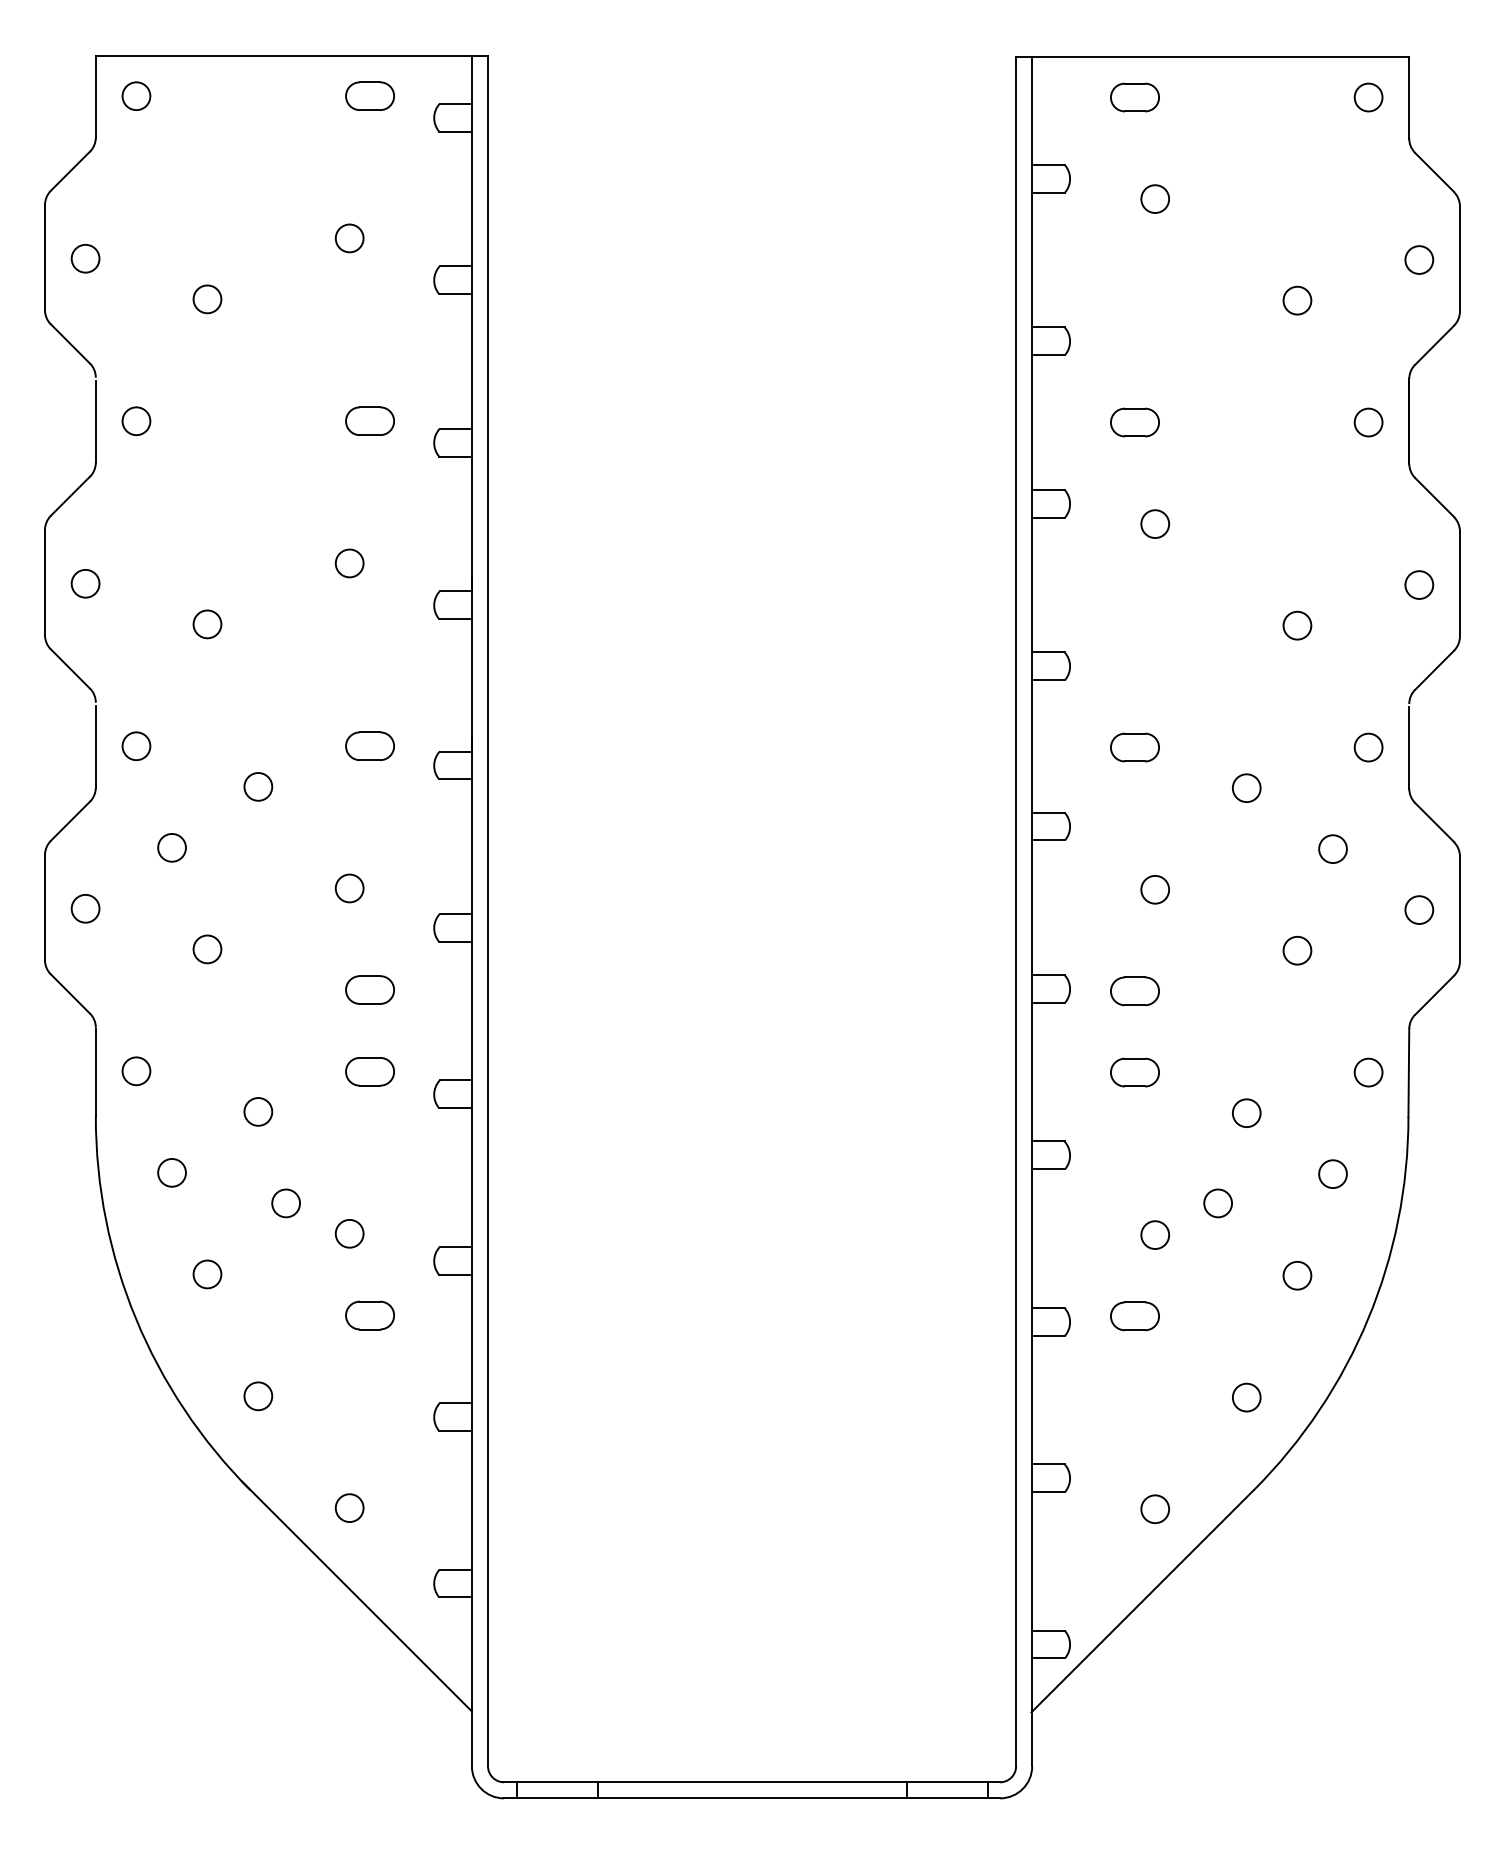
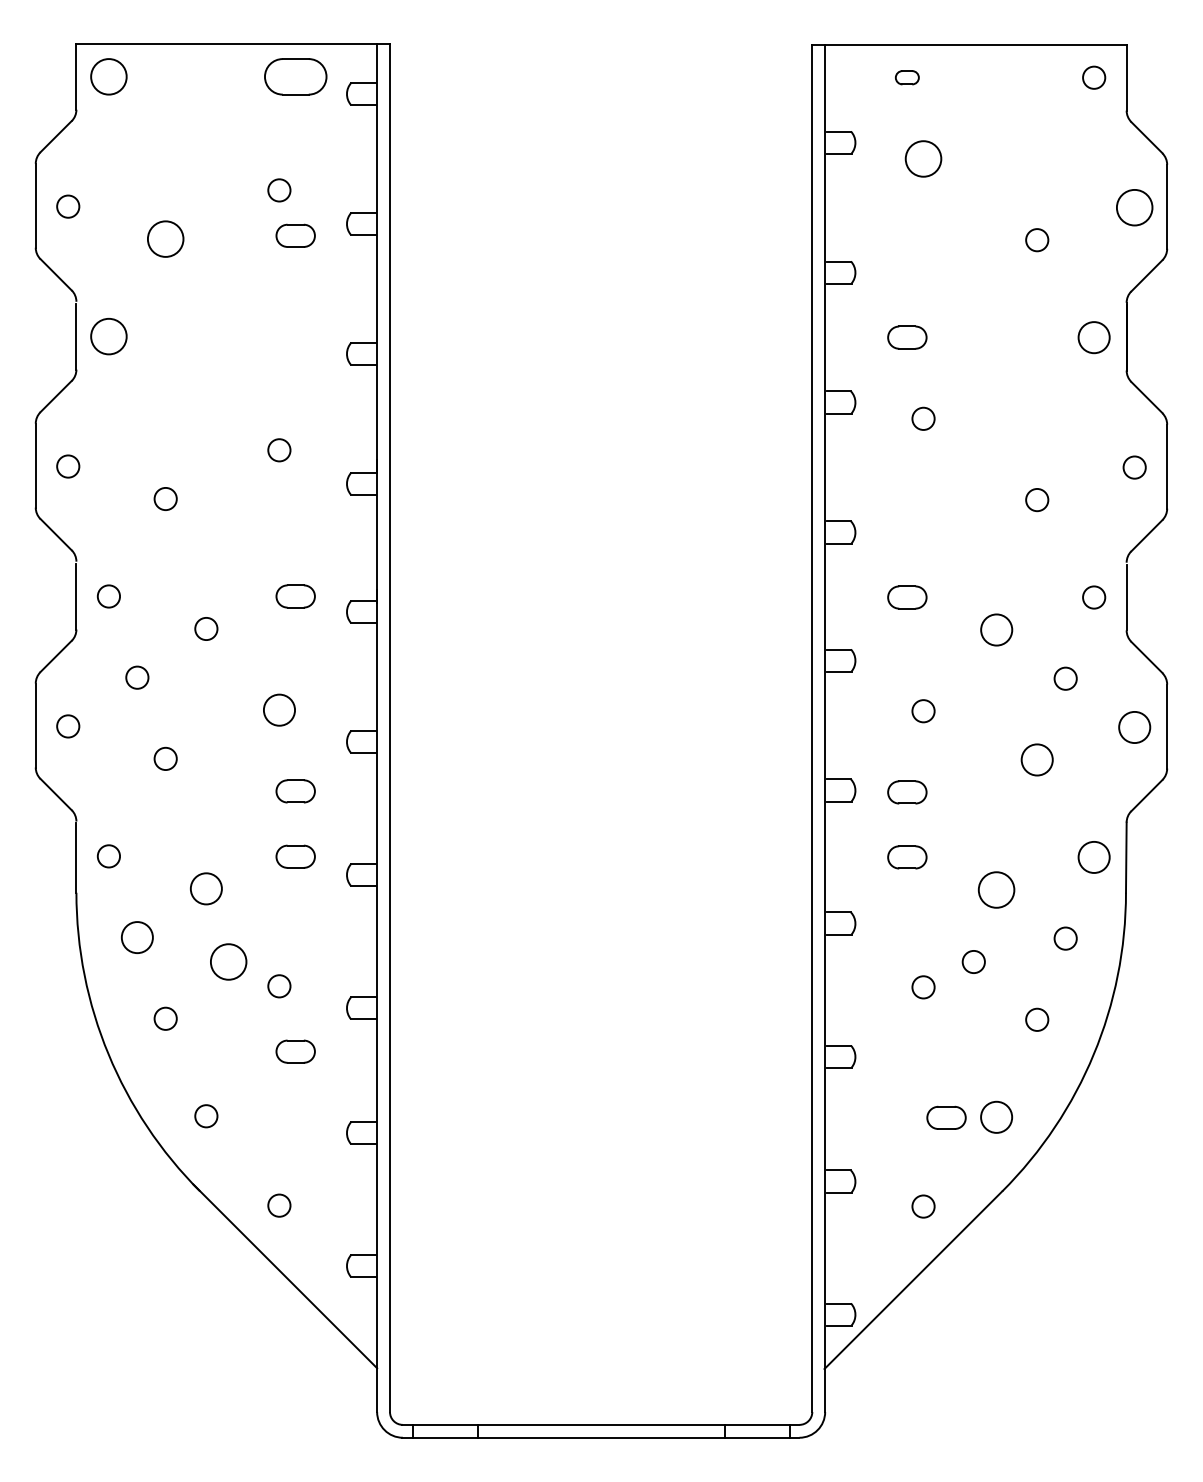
circle: (136, 95) -> (108, 76), size x1.6
part: (369, 95) -> (295, 76), size x1.6
part: (1134, 97) -> (906, 77), size x0.6
circle: (1155, 199) -> (923, 159), size x1.6
circle: (1419, 259) -> (1134, 207), size x1.6
circle: (207, 299) -> (165, 239), size x1.6
part: (369, 420) -> (295, 235), moved
circle: (136, 421) -> (108, 336), size x1.6
circle: (1368, 422) -> (1094, 337), size x1.4
circle: (1246, 788) -> (996, 630), size x1.4
circle: (349, 888) -> (279, 710), size x1.4
circle: (1419, 909) -> (1134, 727), size x1.4
circle: (1297, 950) -> (1037, 759), size x1.4
circle: (1368, 1072) -> (1094, 857), size x1.4
circle: (258, 1111) -> (206, 888), size x1.4
circle: (1246, 1112) -> (996, 889), size x1.6
circle: (171, 1172) -> (136, 937), size x1.4
circle: (285, 1203) -> (228, 962), size x1.6
part: (1134, 1316) -> (946, 1118), moved
circle: (1246, 1397) -> (996, 1117), size x1.4

